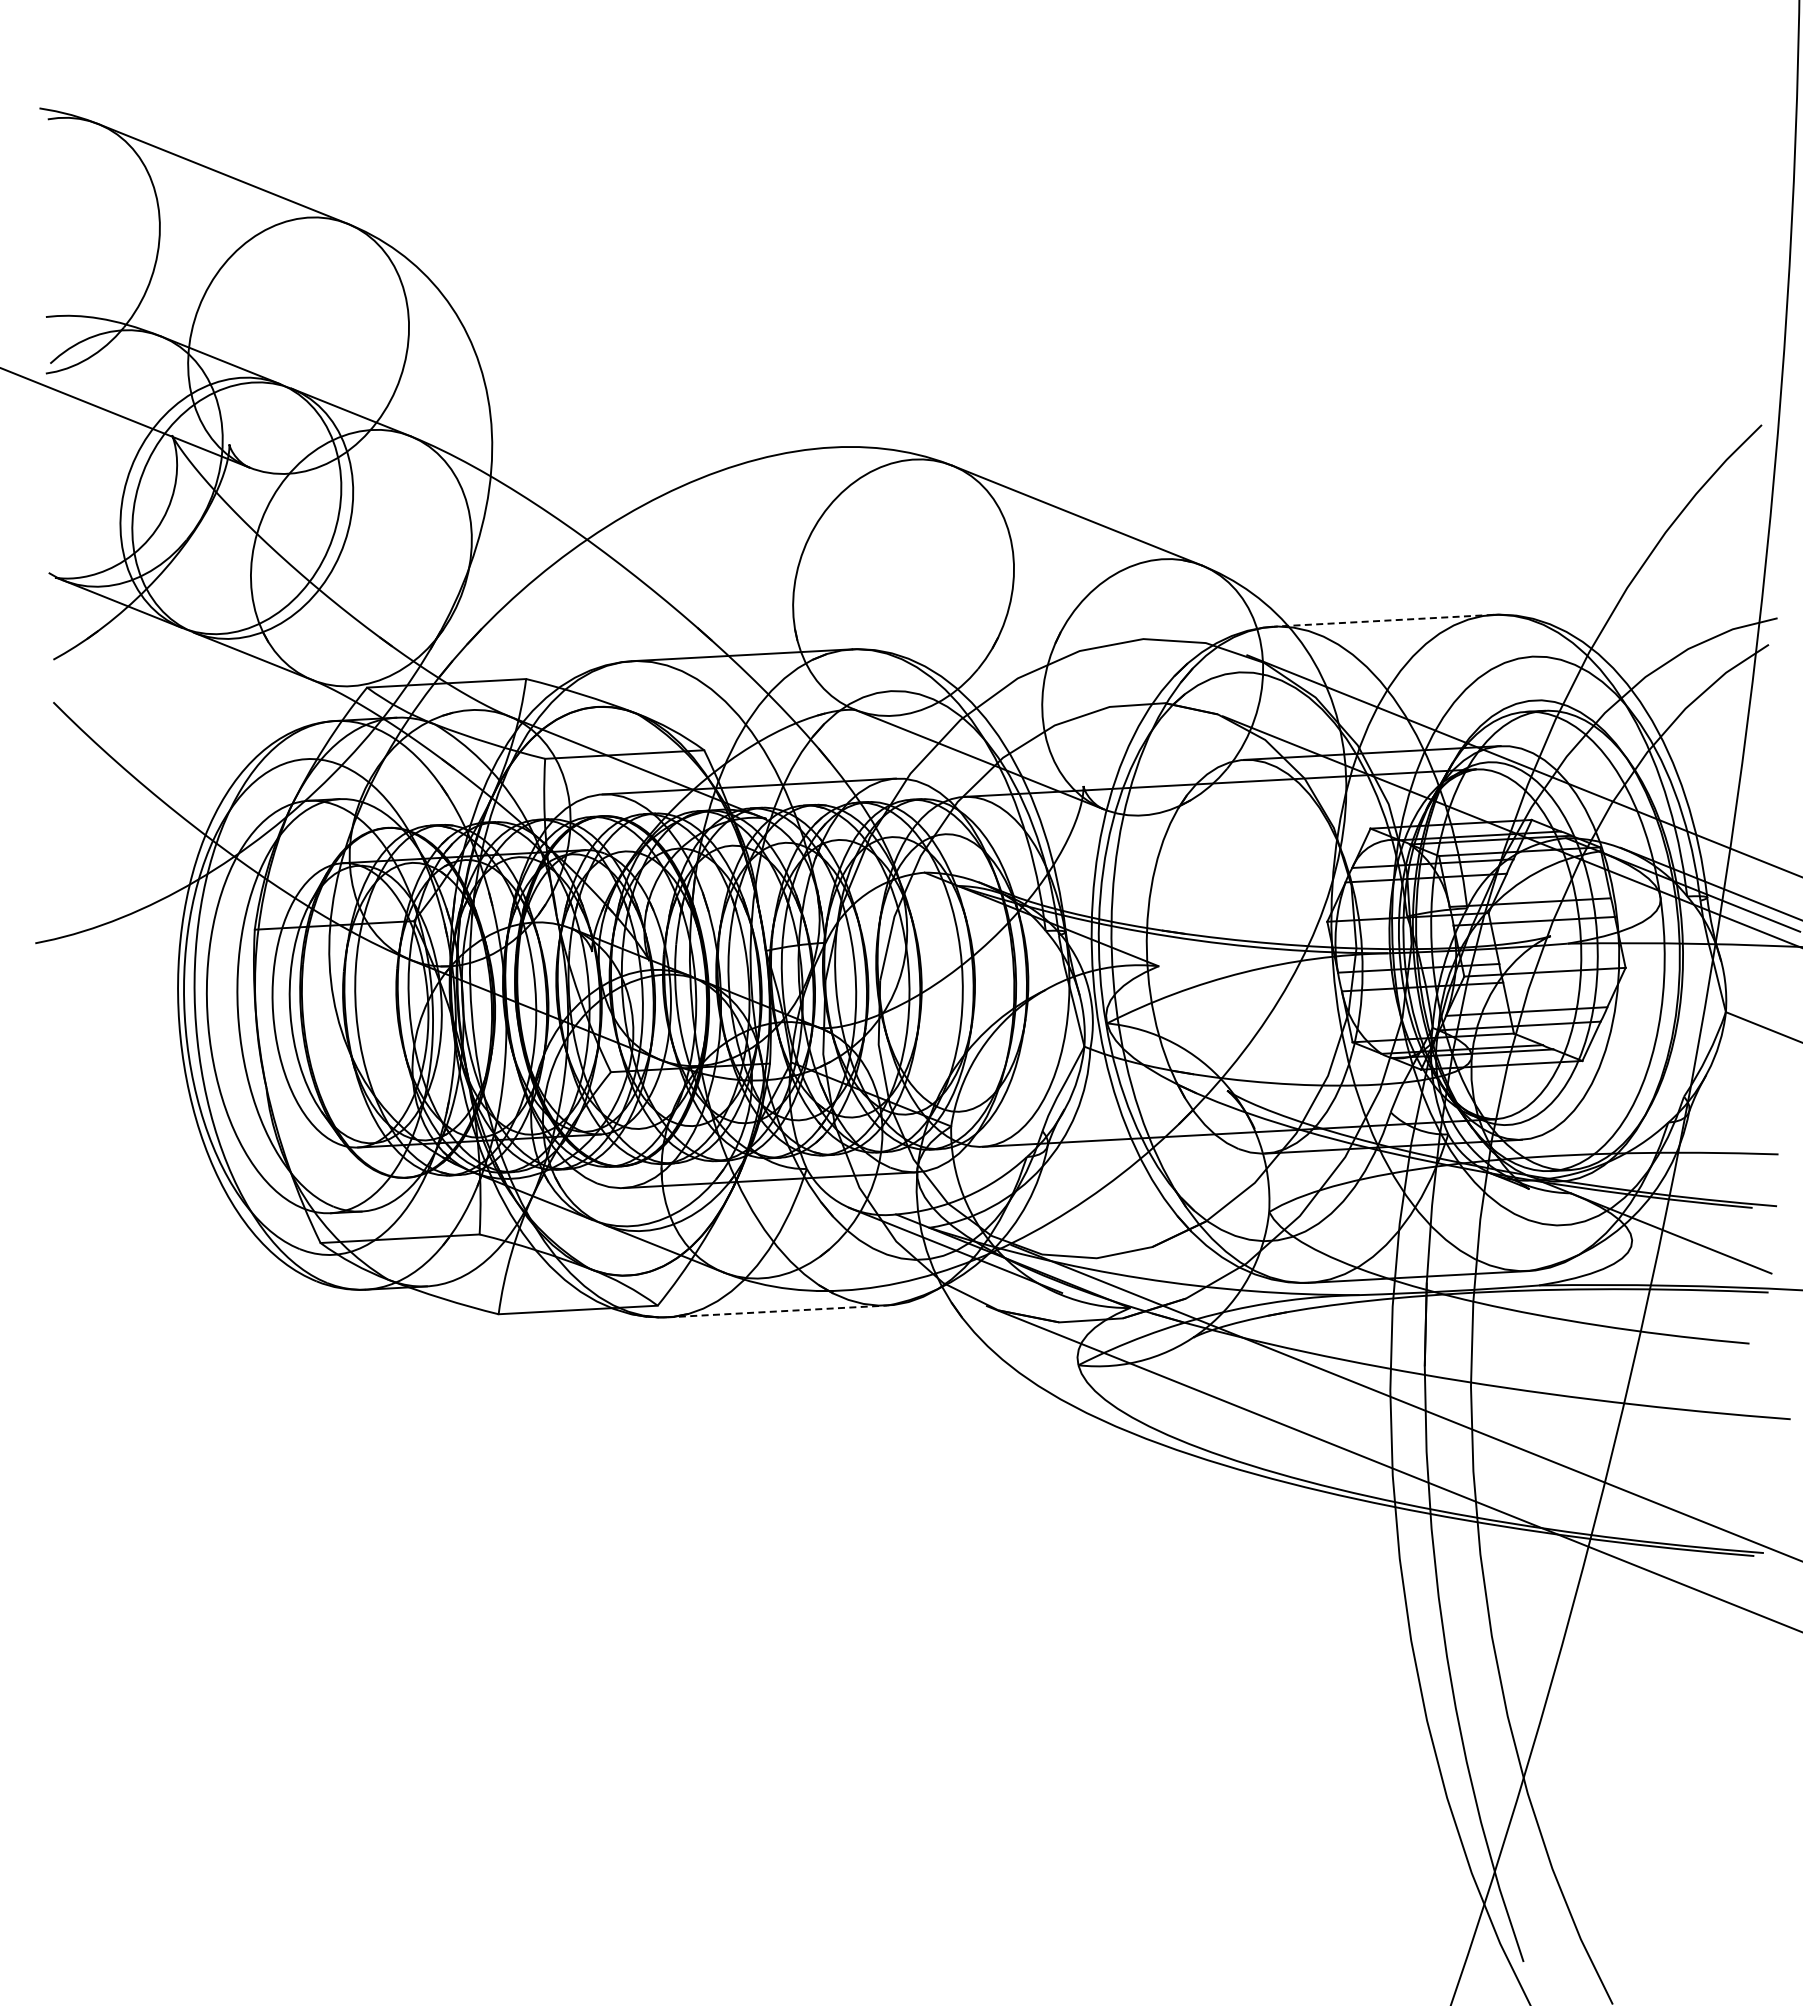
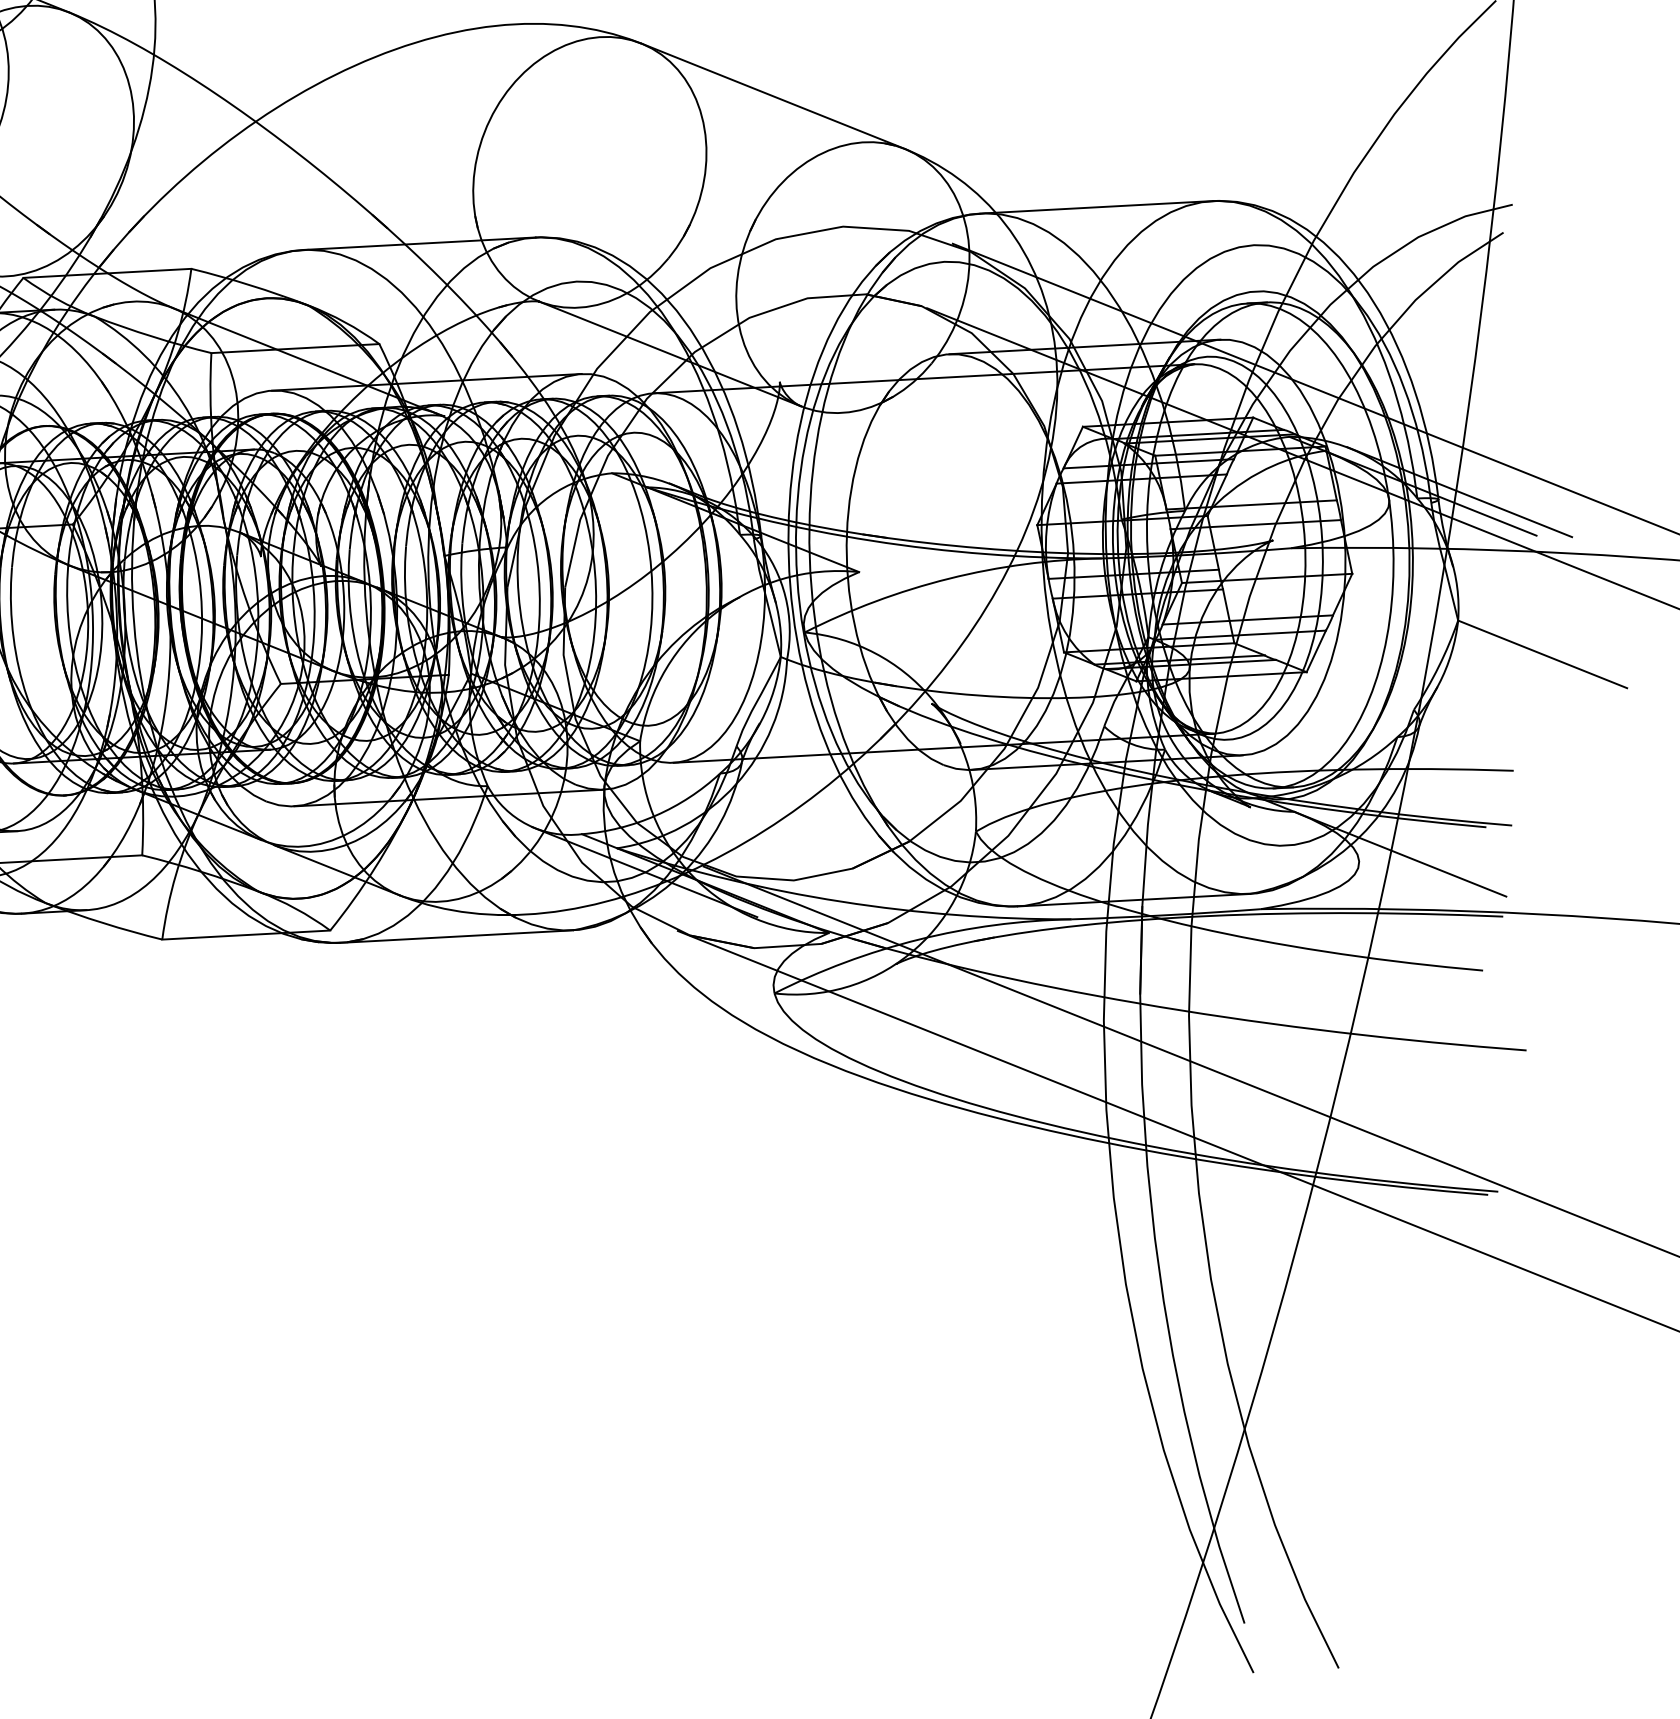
line: (1383, 620) -> (1096, 207), dashed -> solid
line: (777, 1311) -> (456, 936), dashed -> solid

